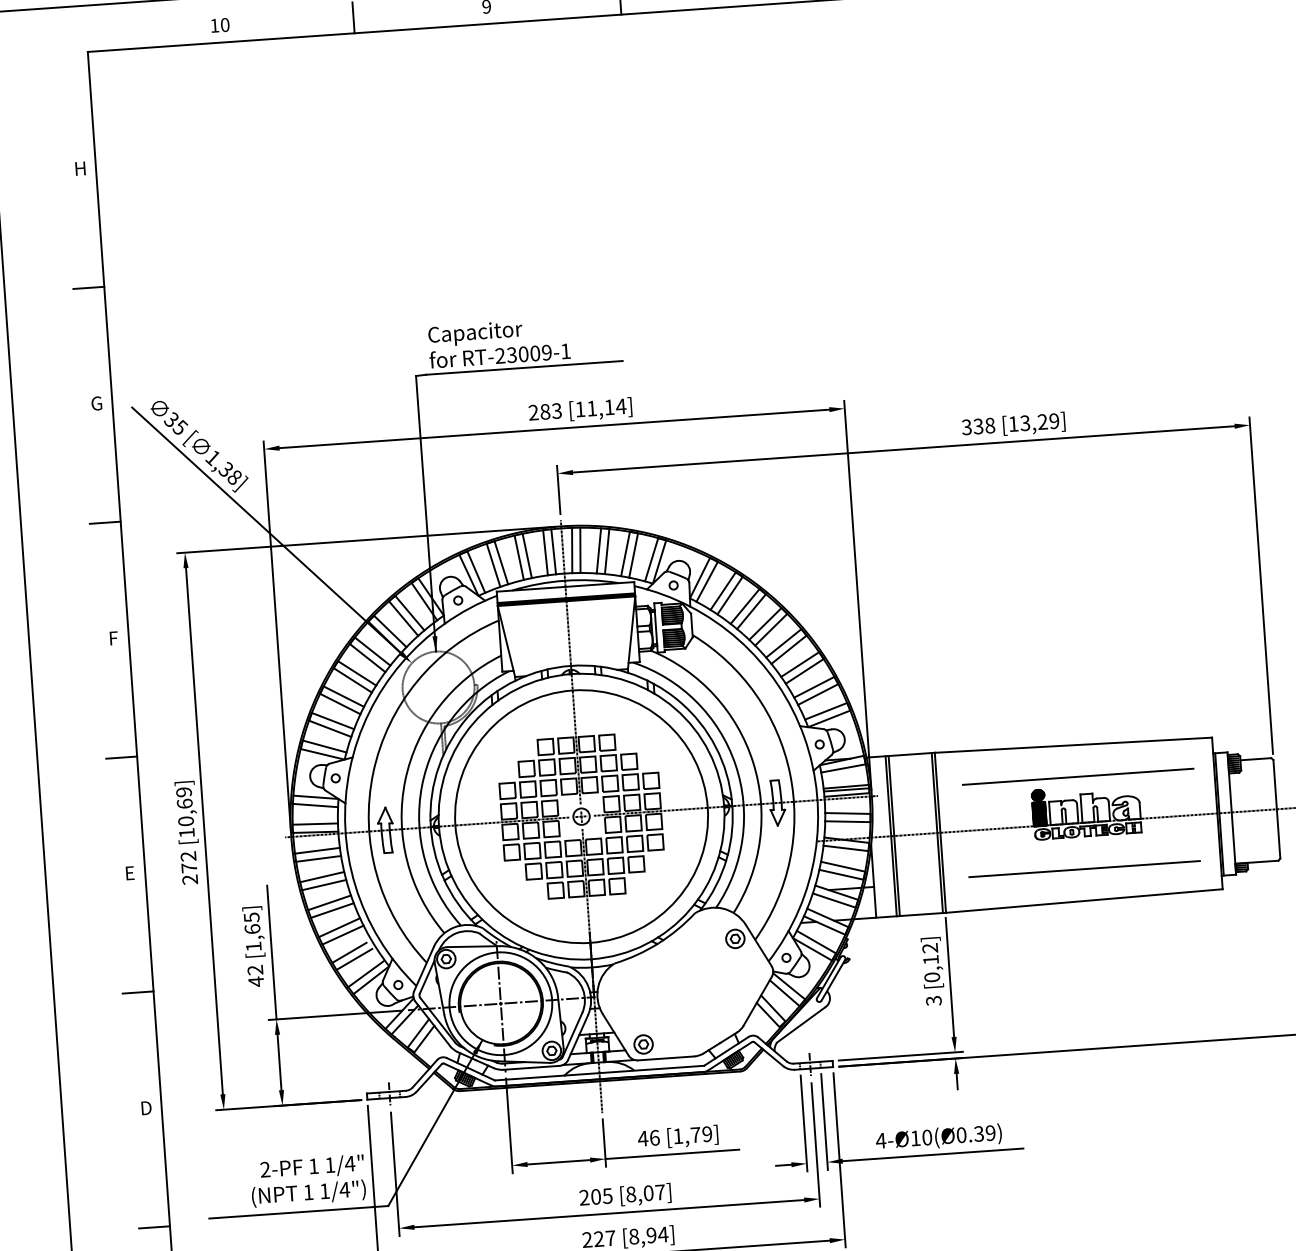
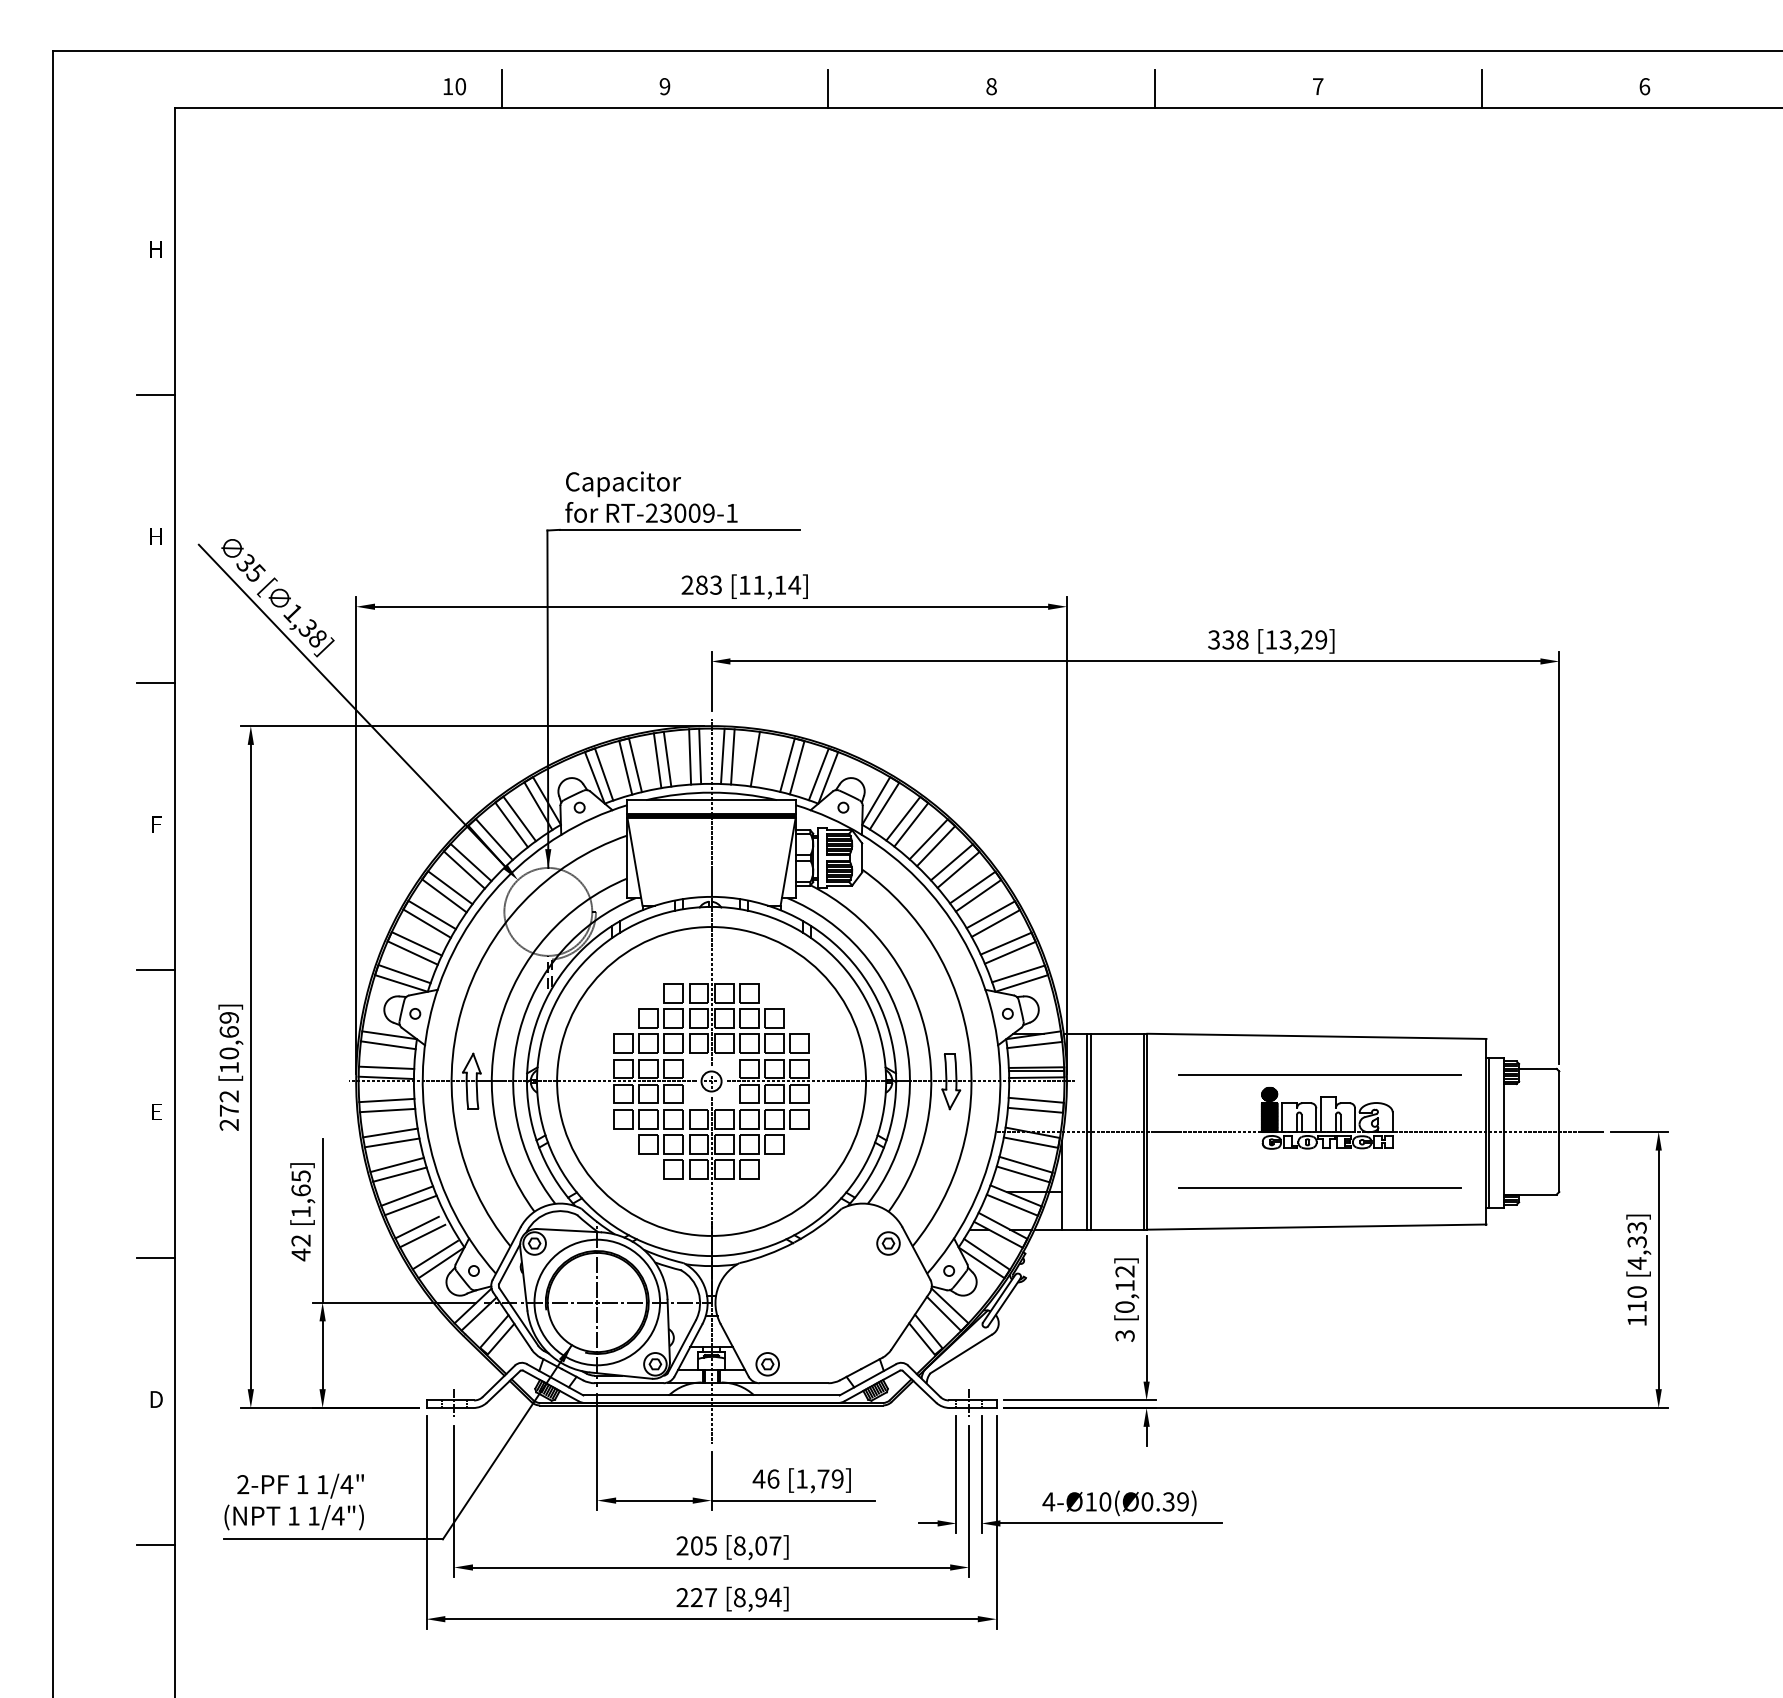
text: (220, 25) -> (454, 86), moved
text: (96, 403) -> (155, 536), G -> H
line: (606, 551) -> (764, 760), removed
text: (307, 1180) -> (293, 1501), moved

